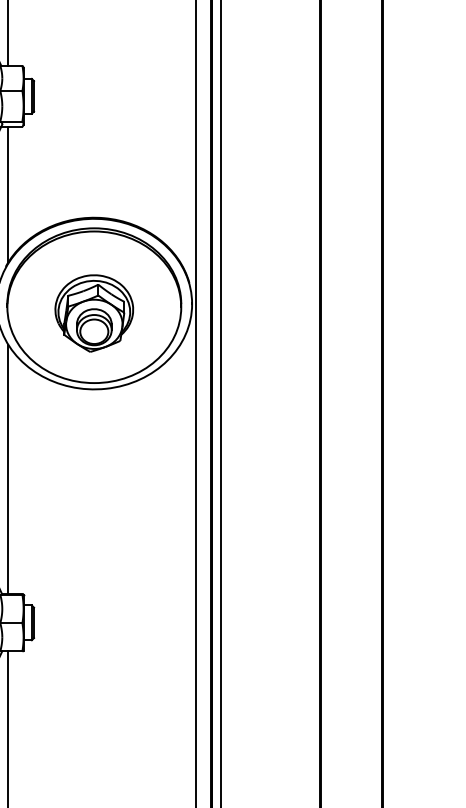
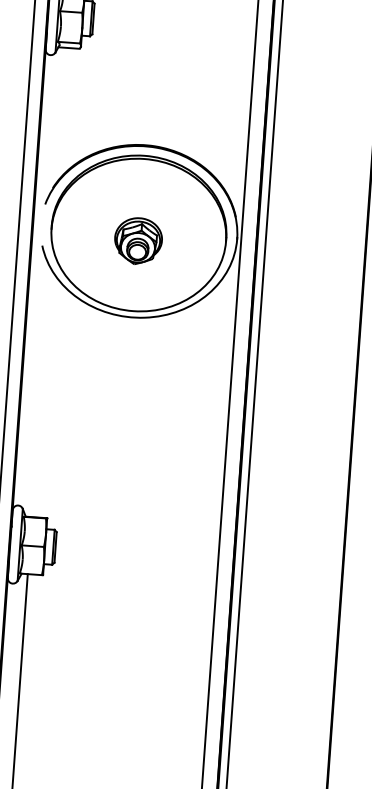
line: (8, 194) -> (60, 115), removed
part: (94, 313) -> (138, 241), size x0.6
line: (8, 469) -> (41, 391), removed

